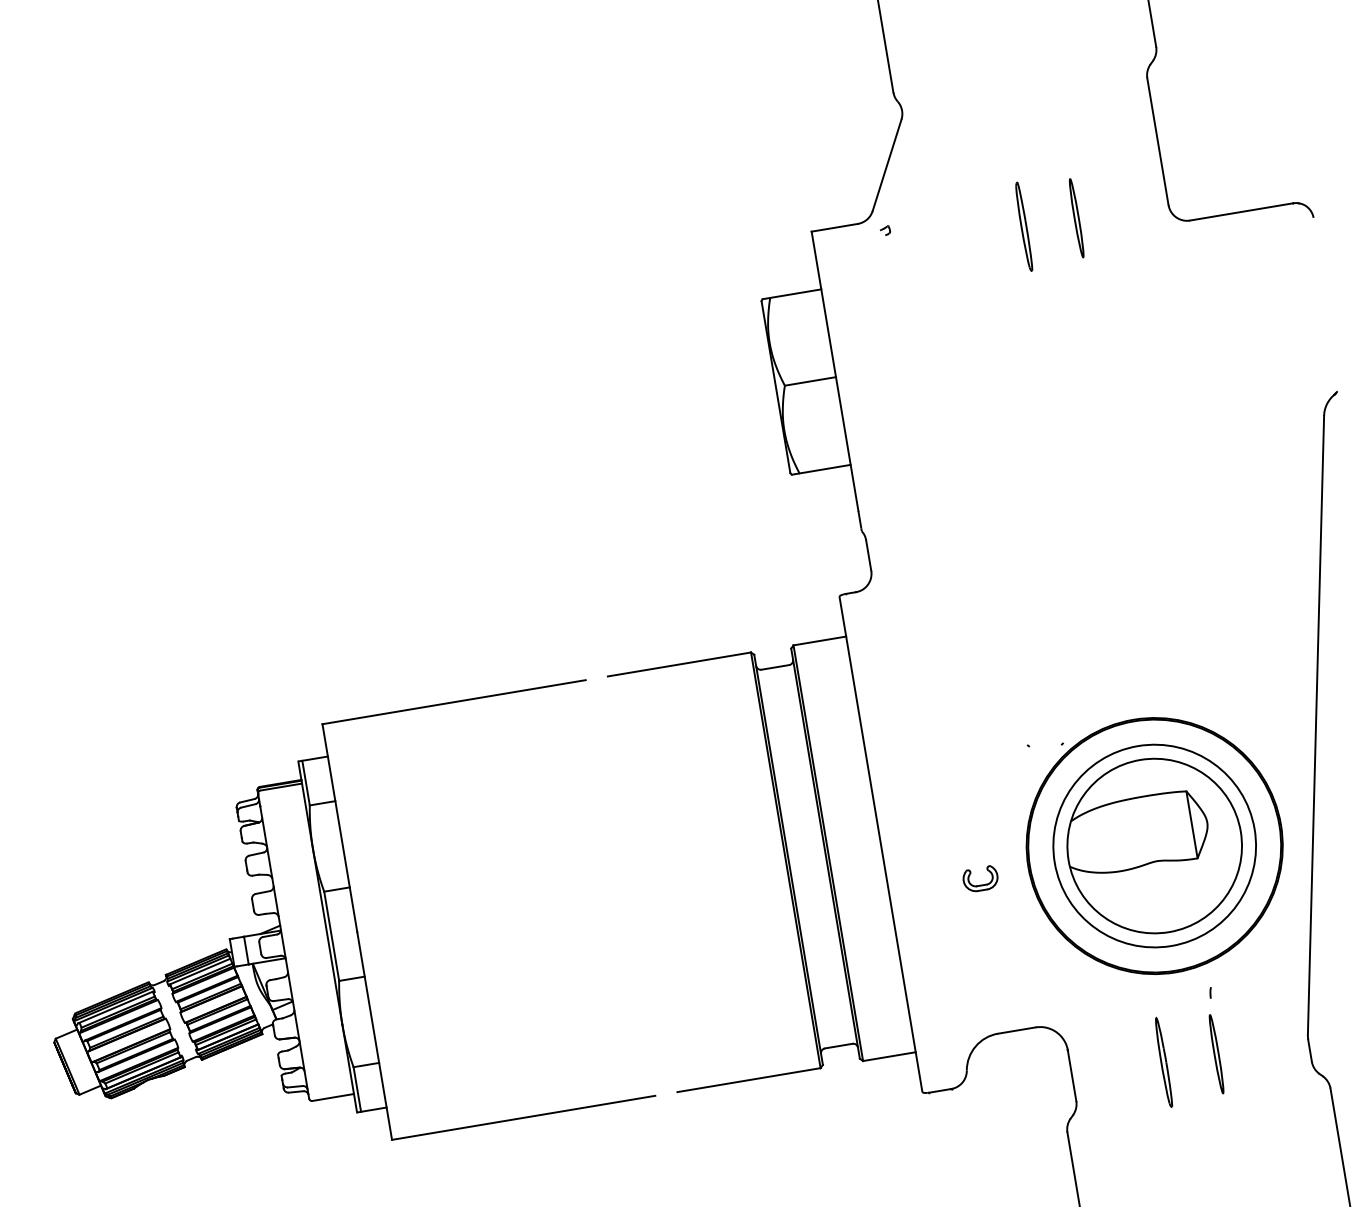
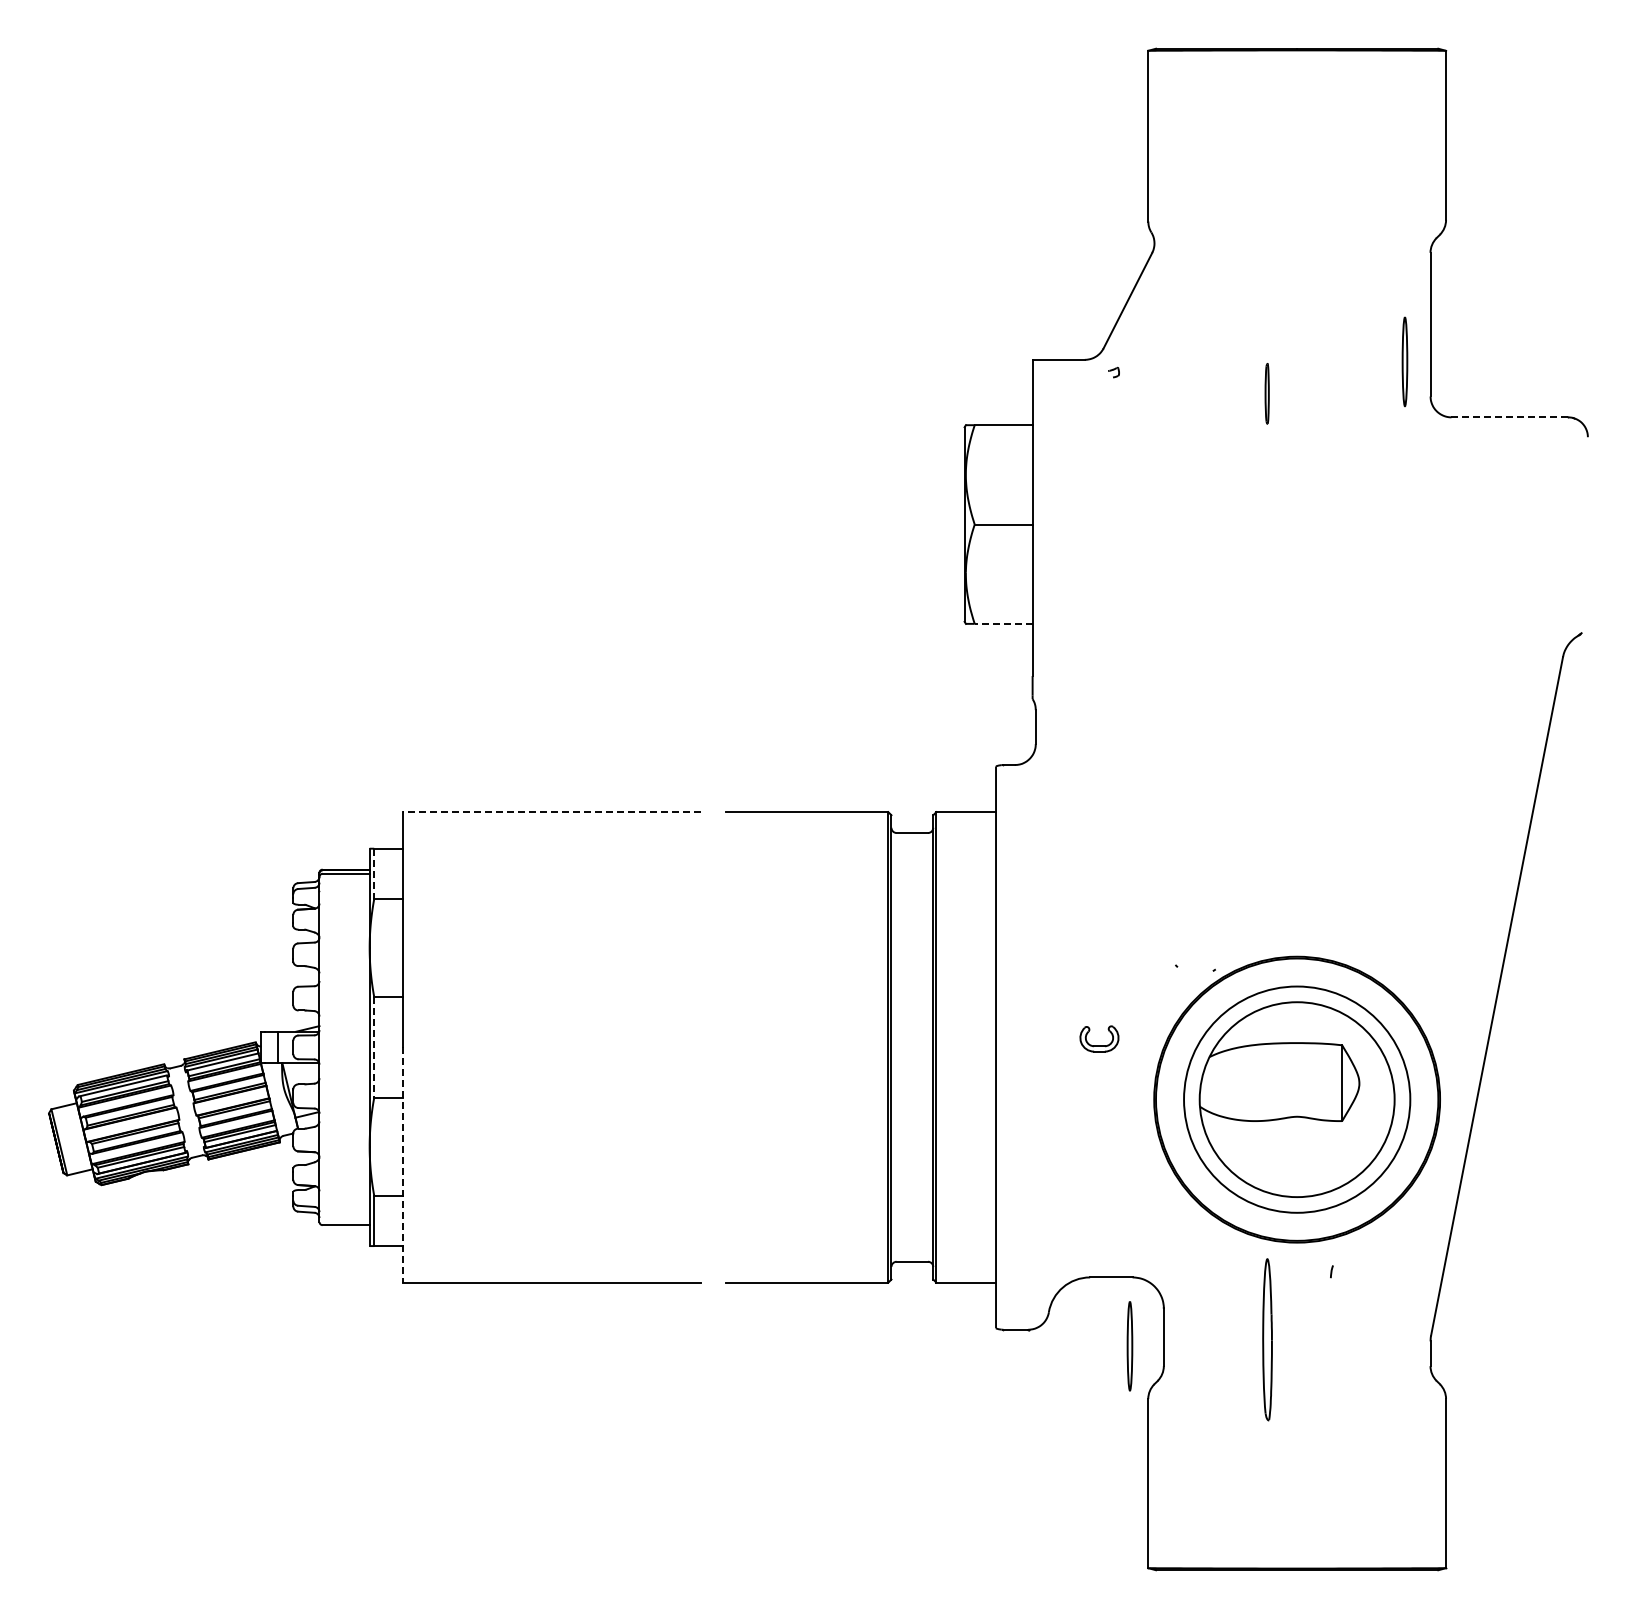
line: (1241, 212) -> (1509, 417), solid -> dashed
part: (1076, 217) -> (1404, 361), moved
part: (1023, 226) -> (1266, 393), size x0.6
line: (824, 468) -> (1003, 623), solid -> dashed
line: (453, 702) -> (551, 812), solid -> dashed
line: (306, 783) -> (374, 874), solid -> dashed
part: (981, 884) -> (1099, 1045), moved
line: (331, 936) -> (374, 1047), solid -> dashed
line: (375, 1036) -> (403, 1165), solid -> dashed
part: (1216, 1054) -> (1129, 1346), moved
part: (1163, 1062) -> (1266, 1339), size x1.6

